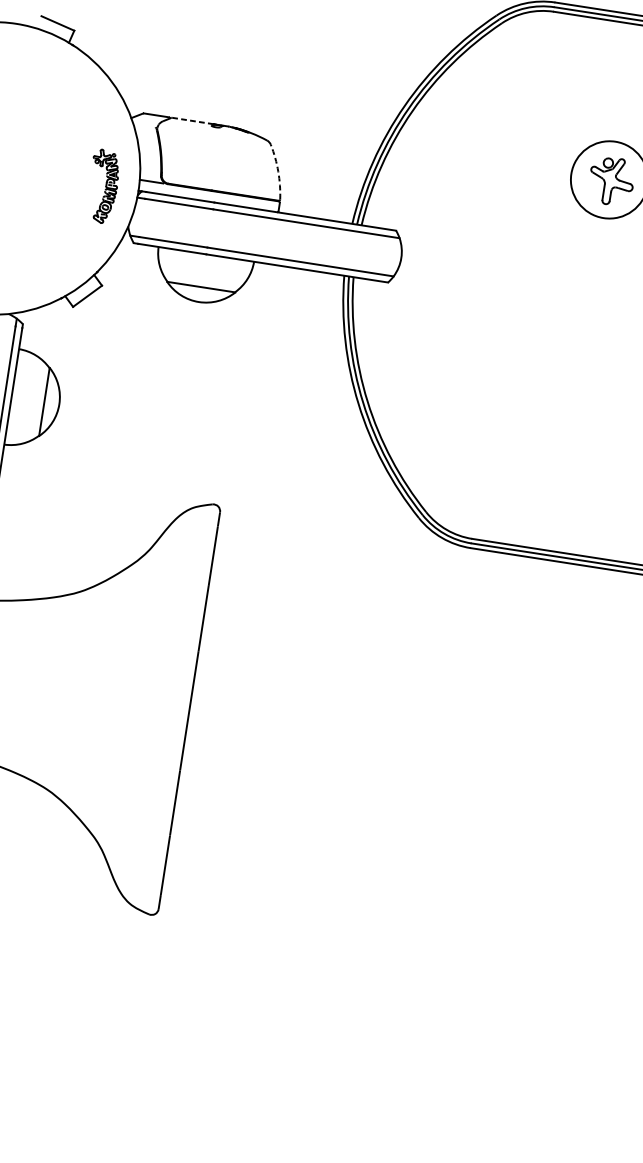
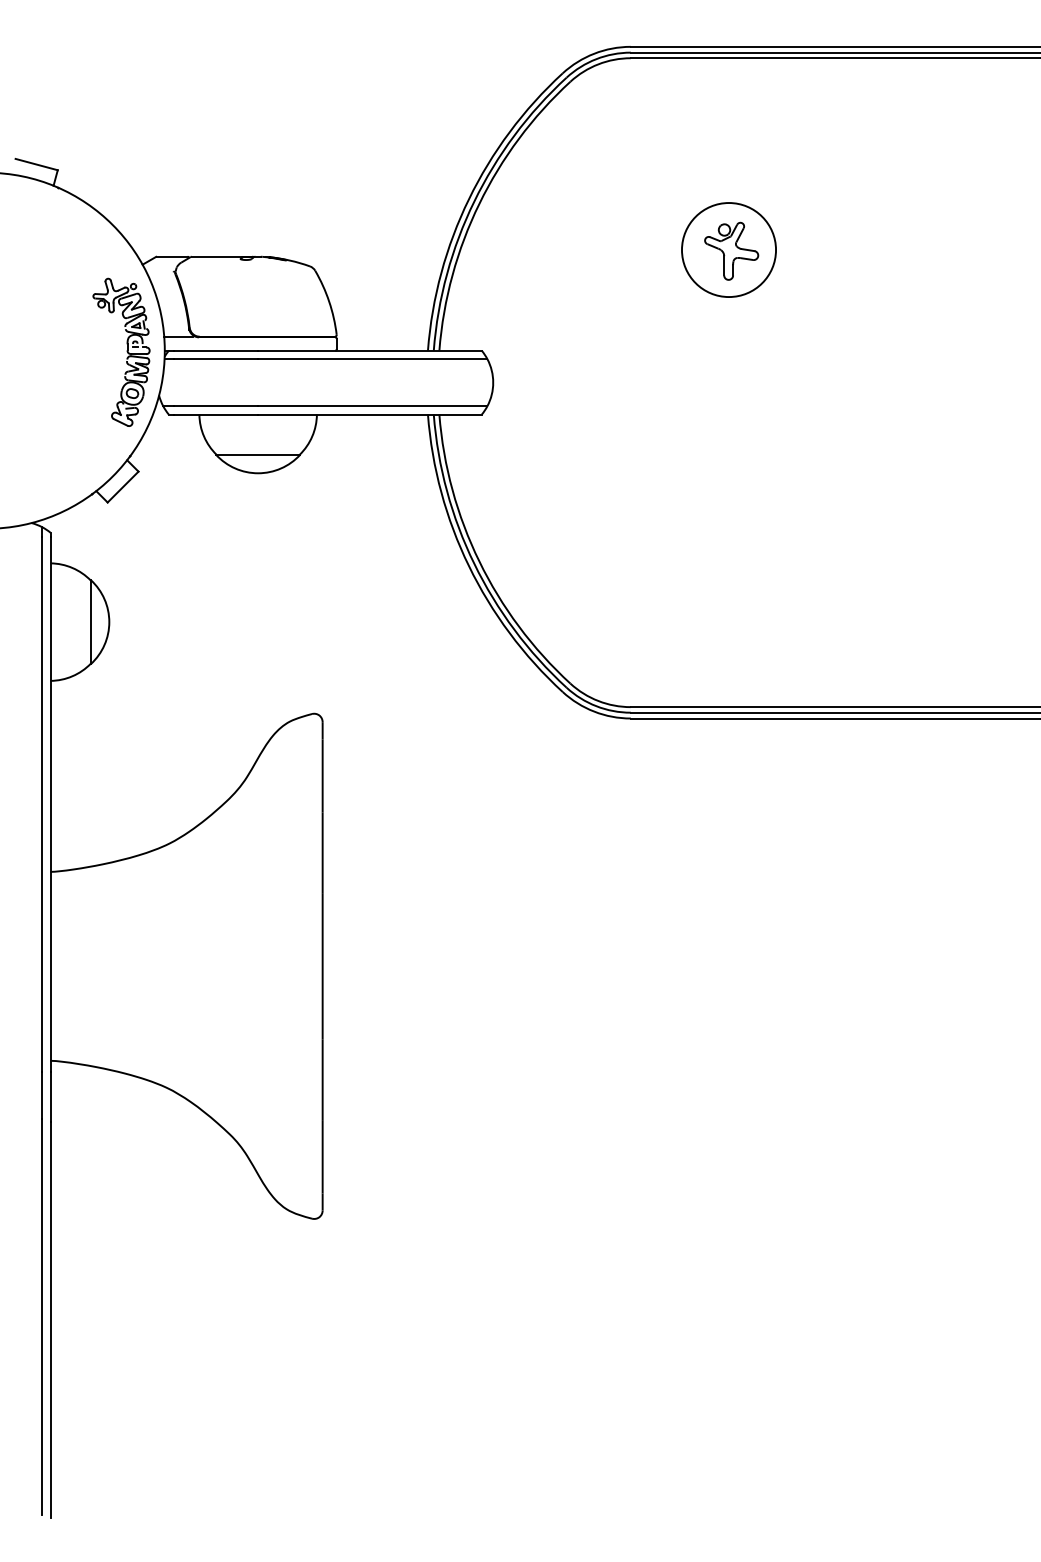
line: (193, 120) -> (217, 256), dashed -> solid
arc: (278, 171) -> (329, 301), dashed -> solid
part: (103, 185) -> (121, 351), size x1.67

